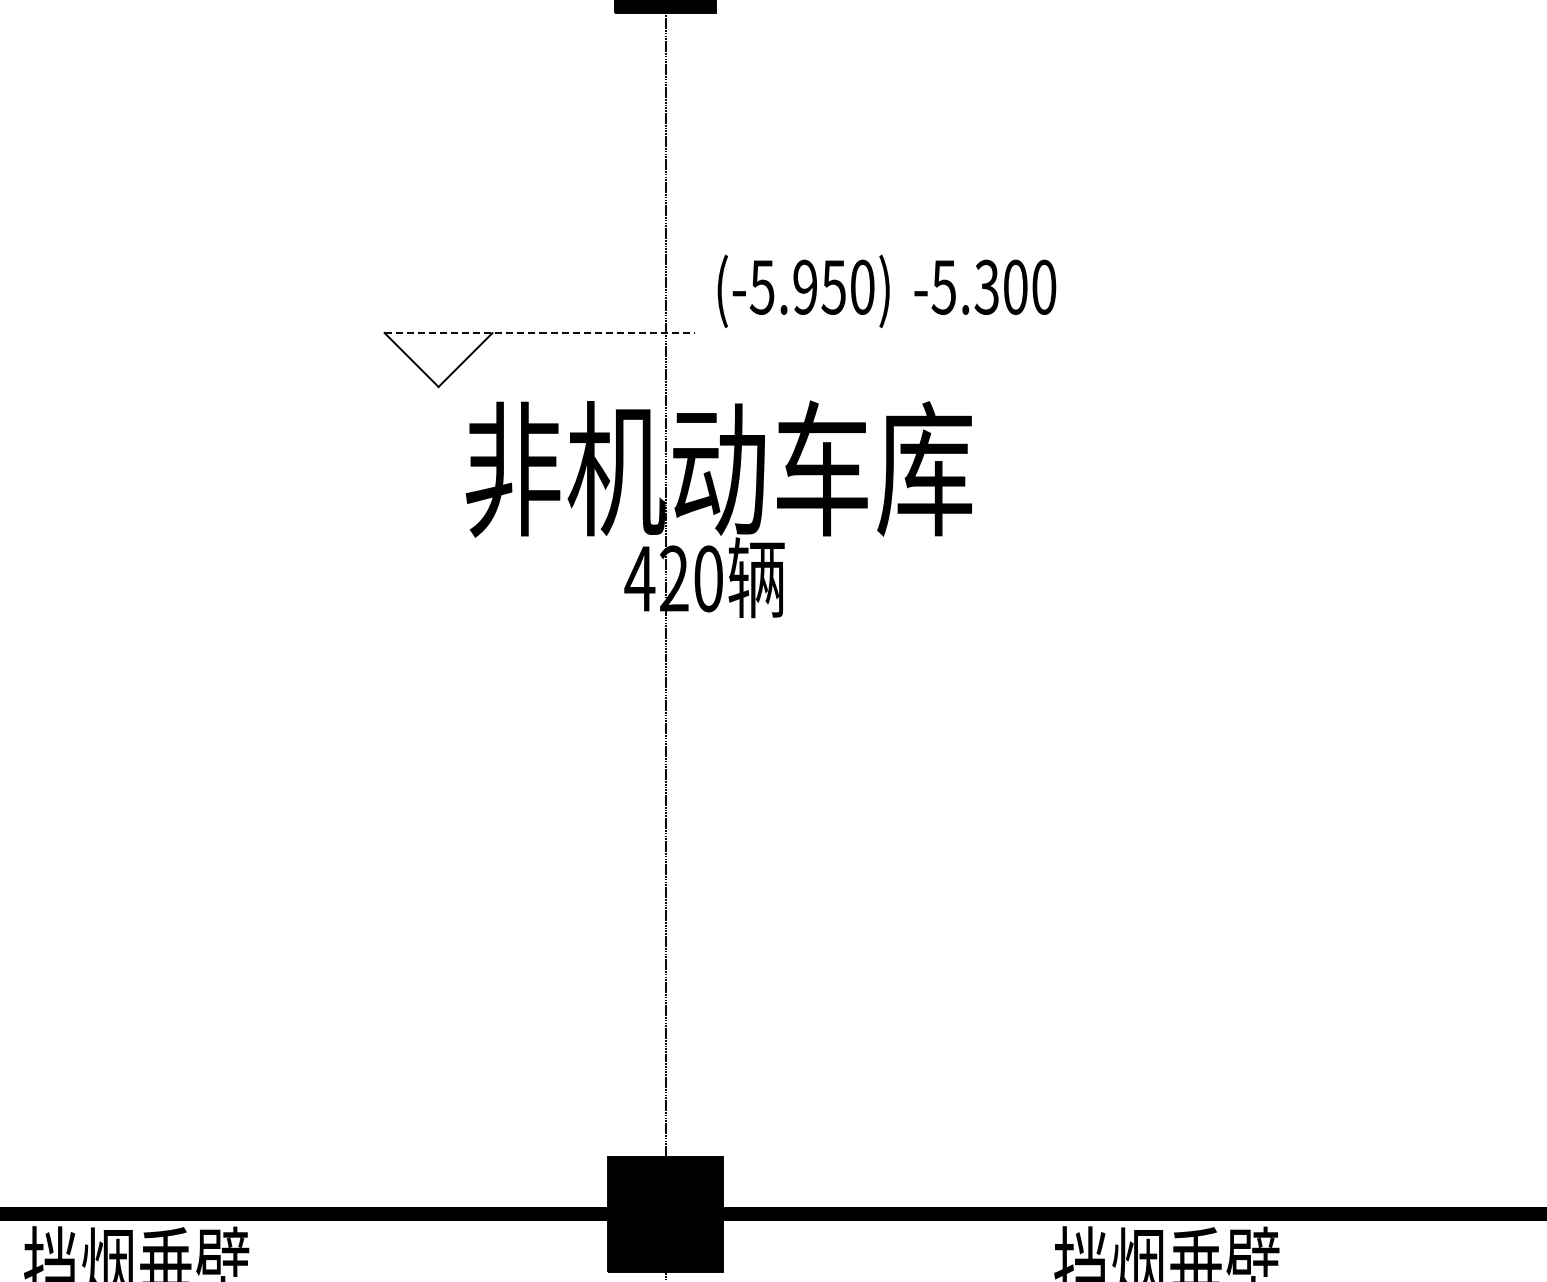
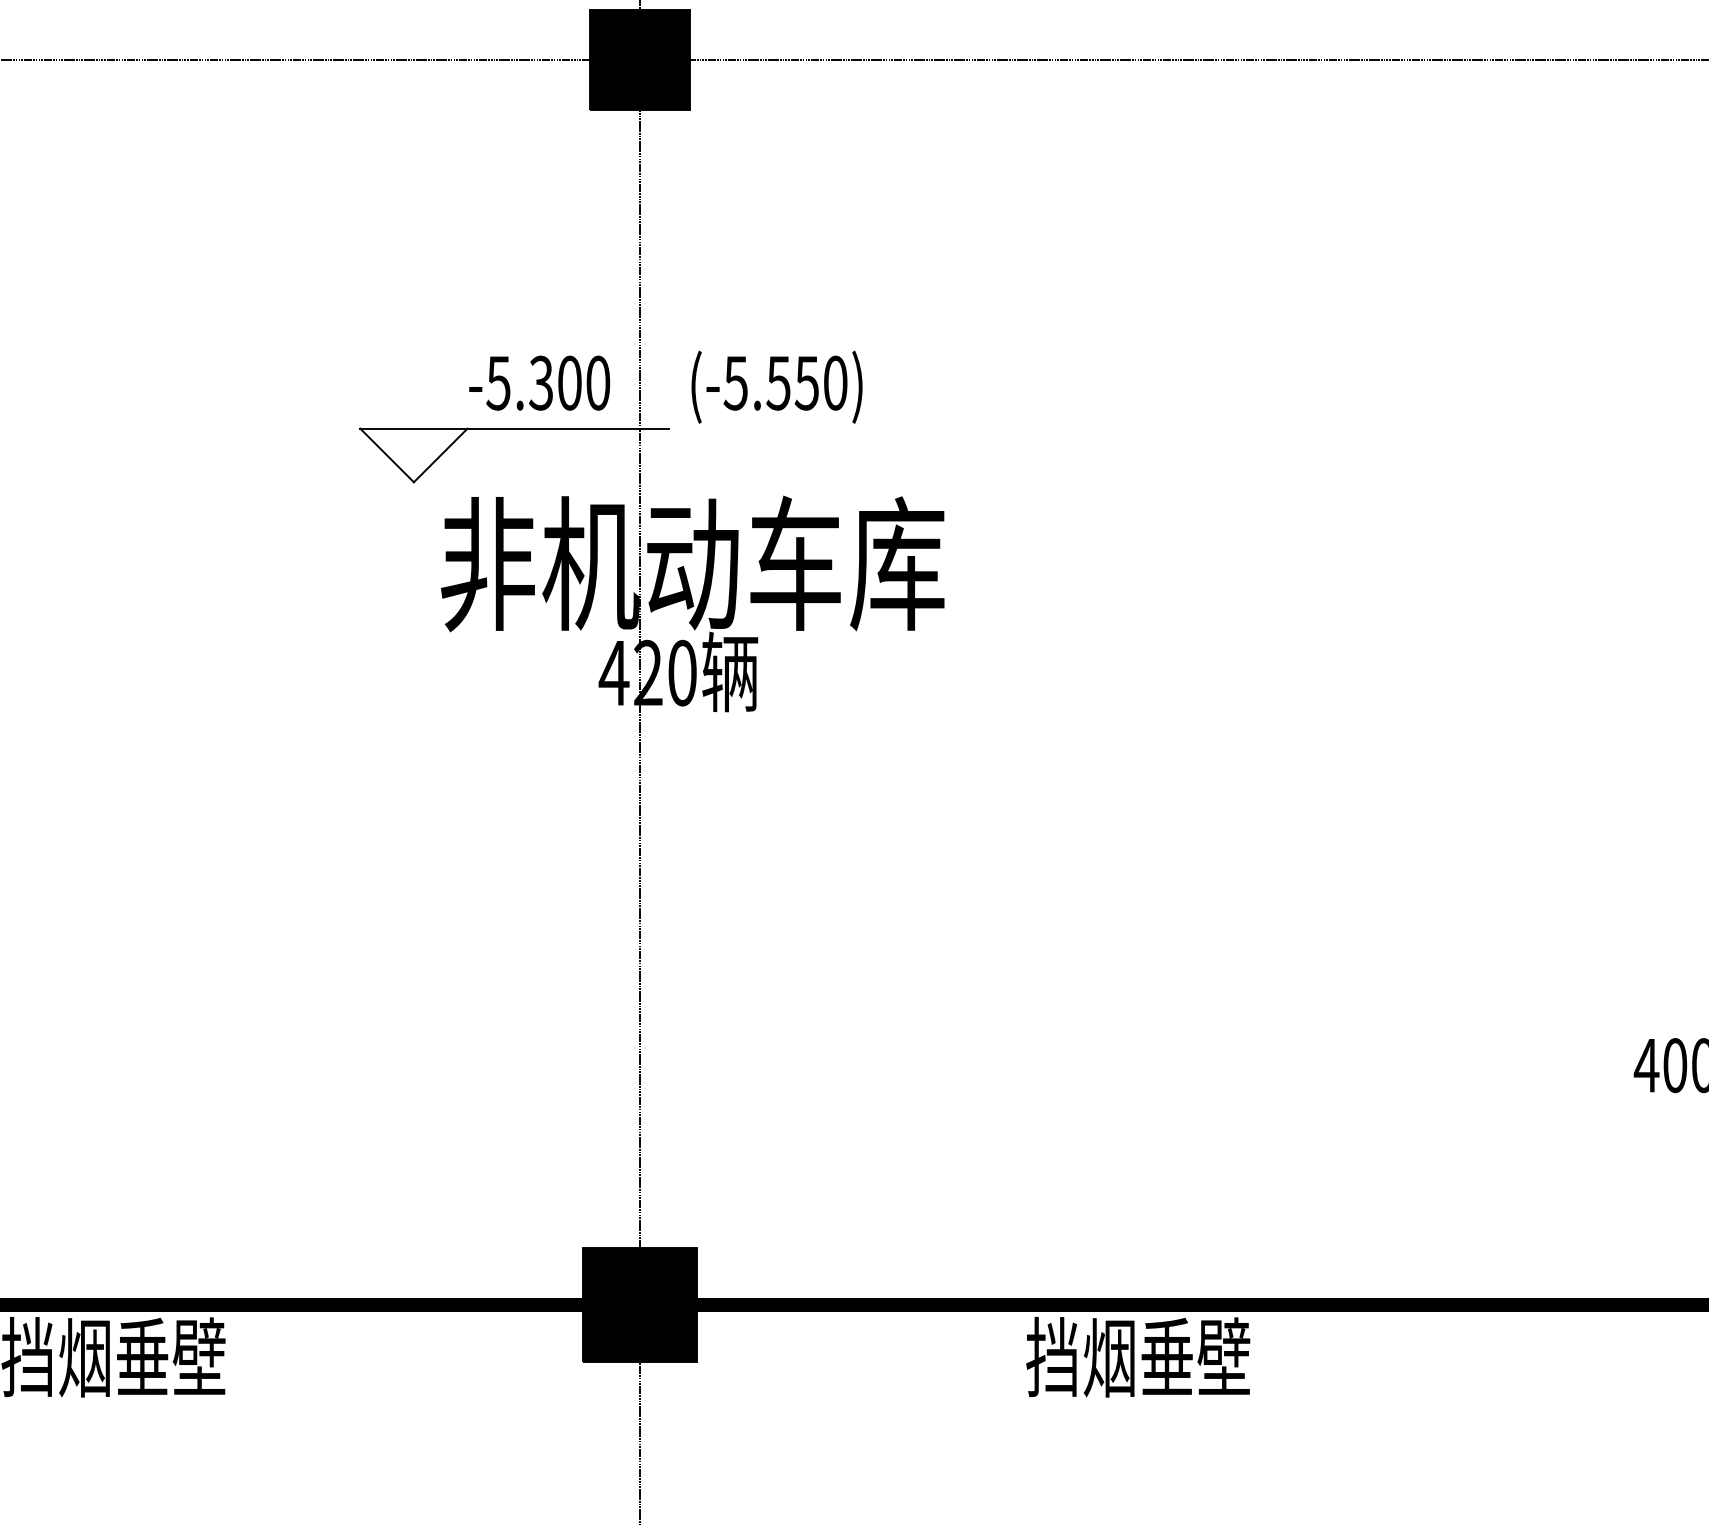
text: (805, 286) -> (778, 382), (-5.950) -> (-5.550)
text: (985, 286) -> (539, 382), moved
line: (540, 332) -> (515, 428), dashed -> solid

